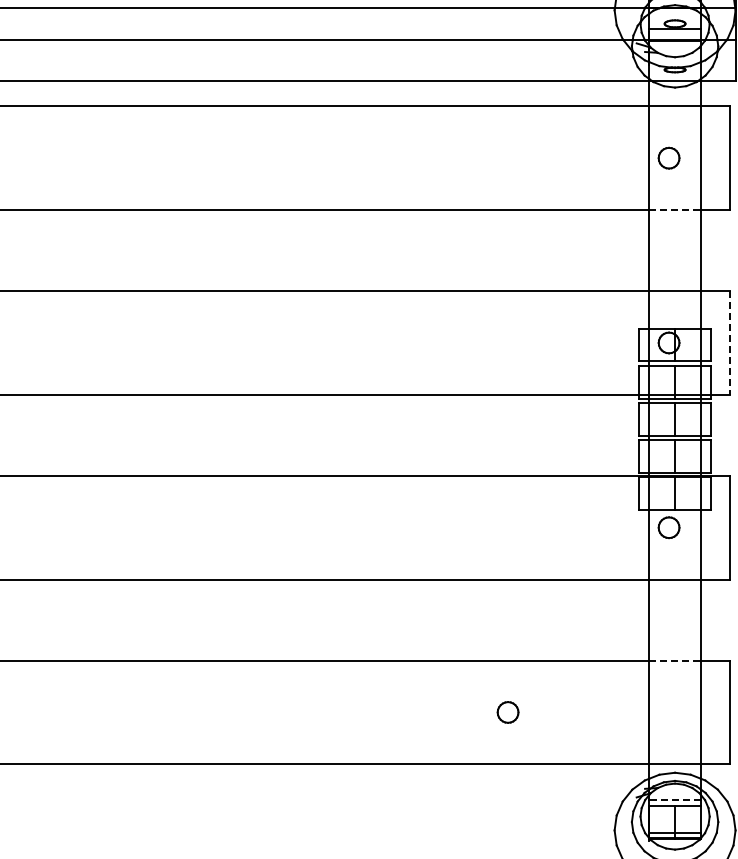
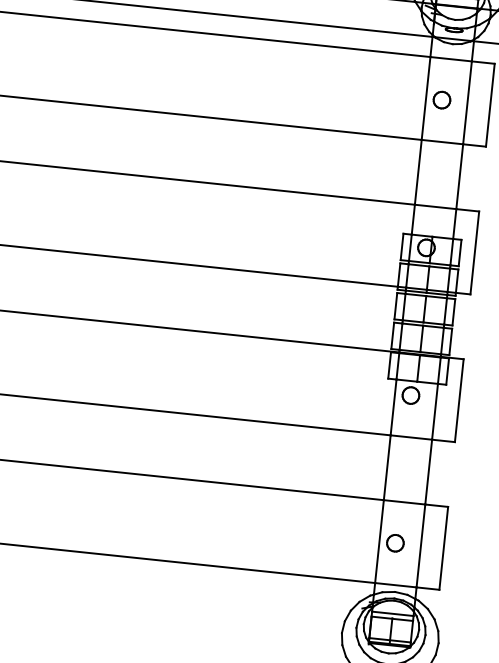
line: (675, 210) -> (442, 142), dashed -> solid
line: (729, 342) -> (474, 252), dashed -> solid
line: (675, 660) -> (404, 502), dashed -> solid
part: (507, 712) -> (394, 543), moved
line: (675, 800) -> (393, 614), dashed -> solid

